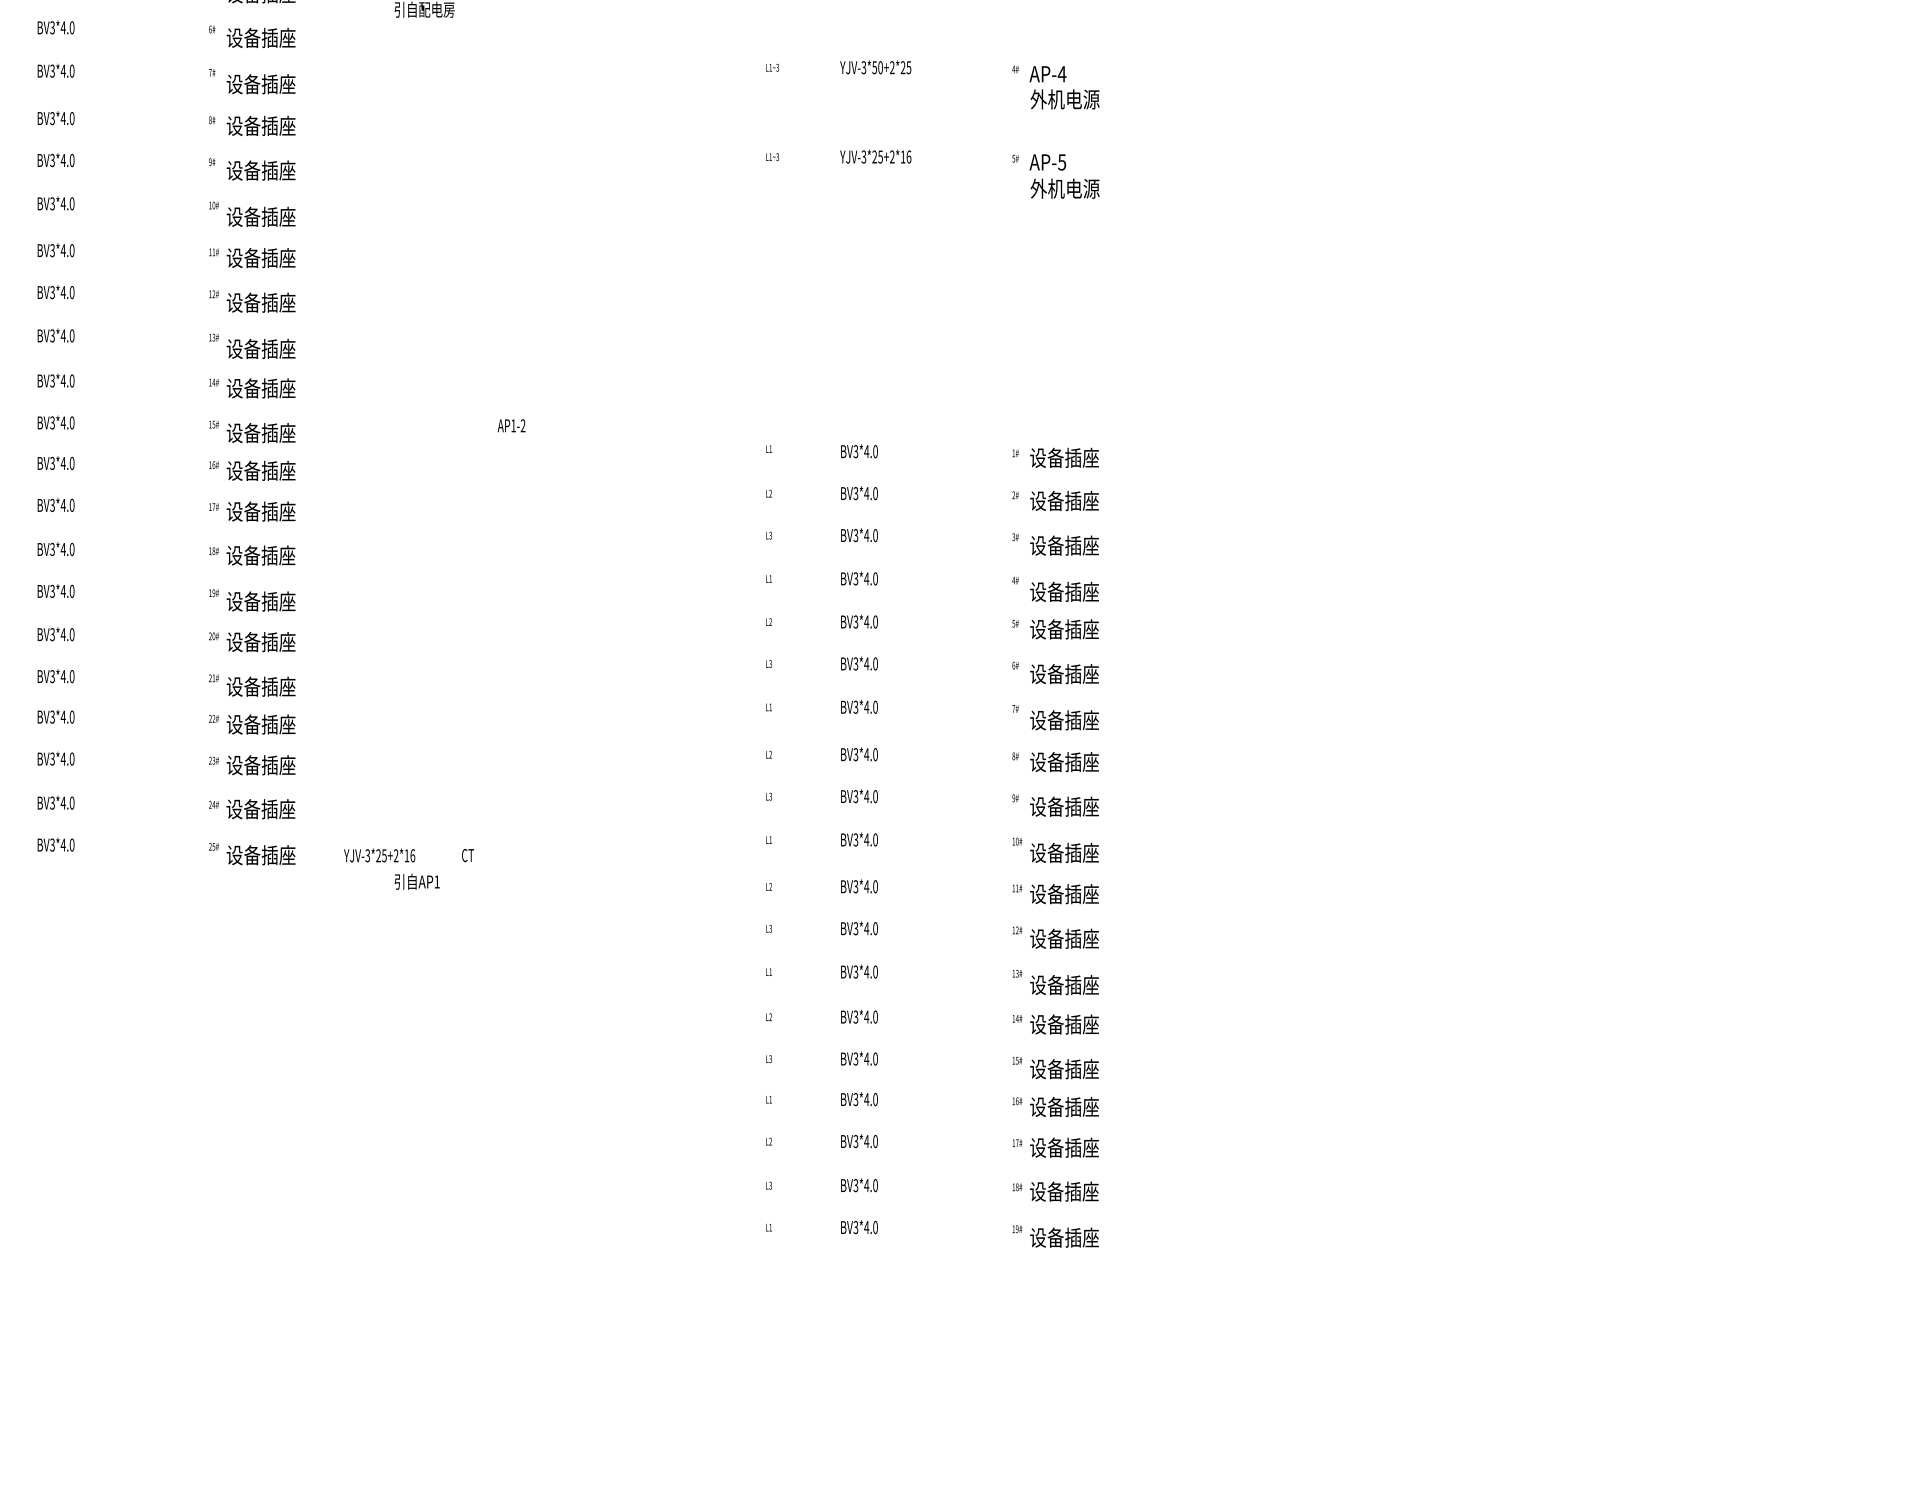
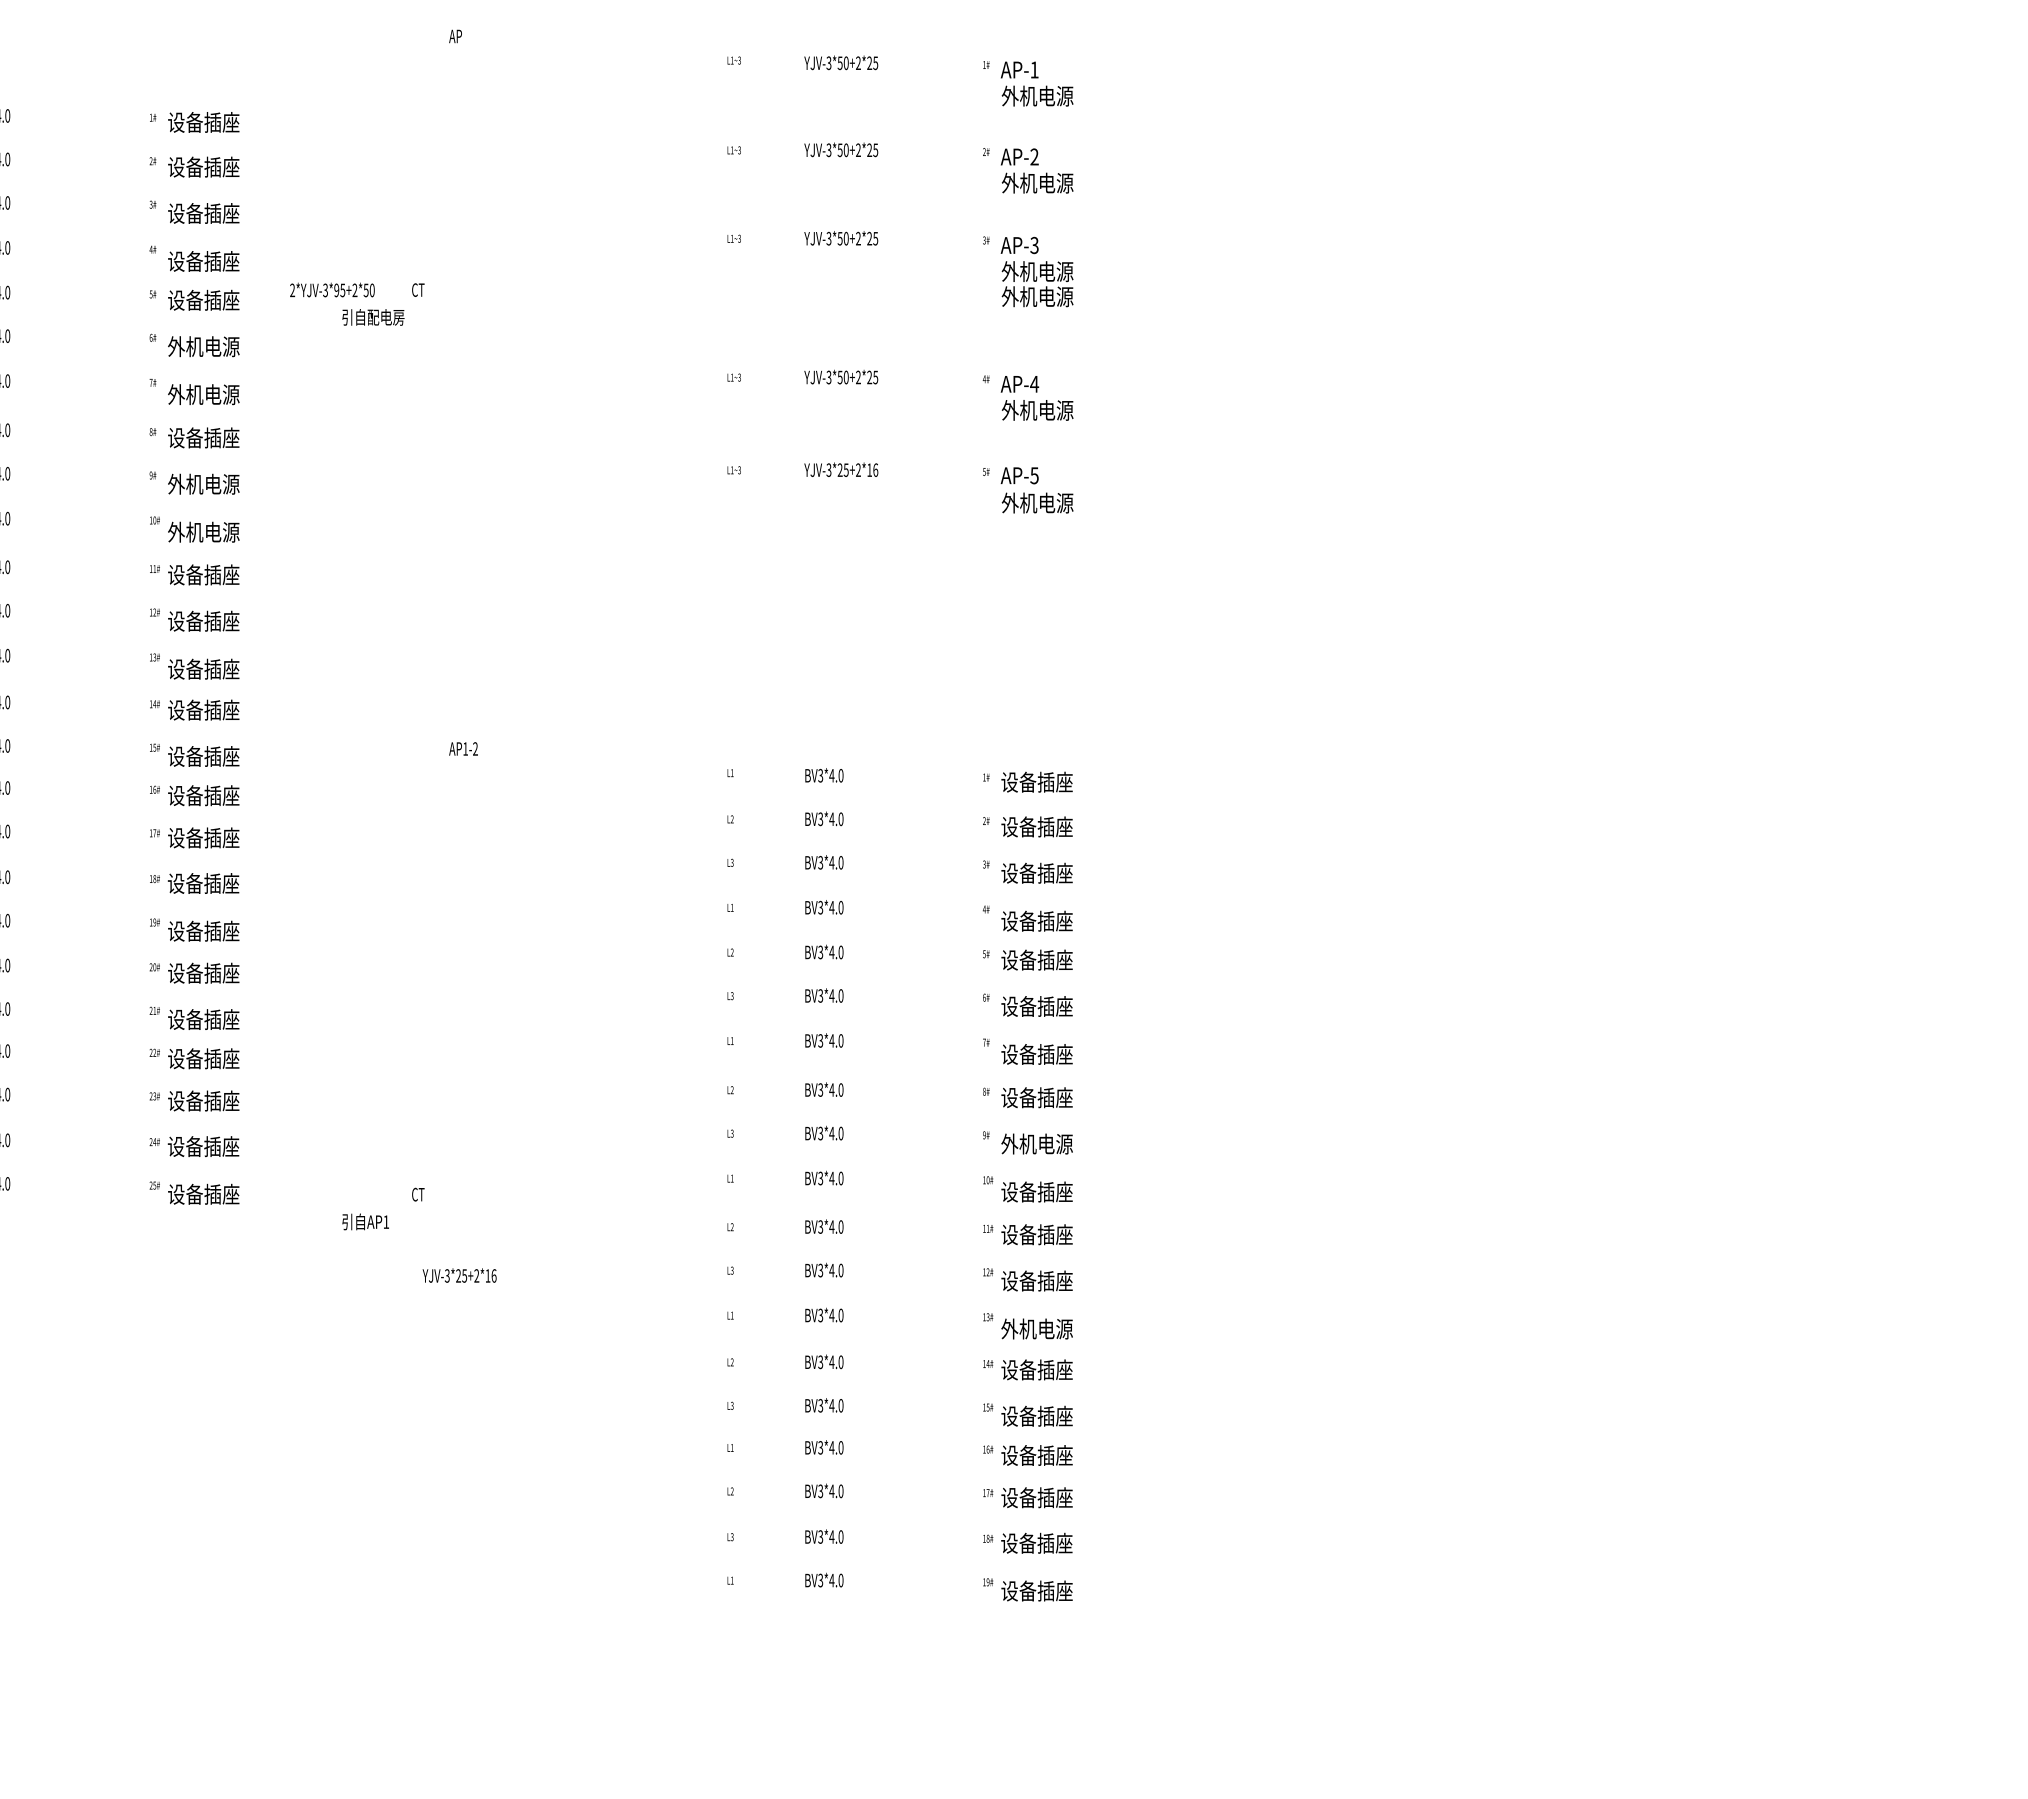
text: (260, 37) -> (203, 346), 设备插座 -> 外机电源
text: (260, 84) -> (203, 394), 设备插座 -> 外机电源
text: (260, 169) -> (203, 483), 设备插座 -> 外机电源
text: (260, 216) -> (203, 531), 设备插座 -> 外机电源
text: (1063, 806) -> (1036, 1143), 设备插座 -> 外机电源
text: (379, 855) -> (459, 1275), moved
text: (1063, 984) -> (1036, 1328), 设备插座 -> 外机电源

